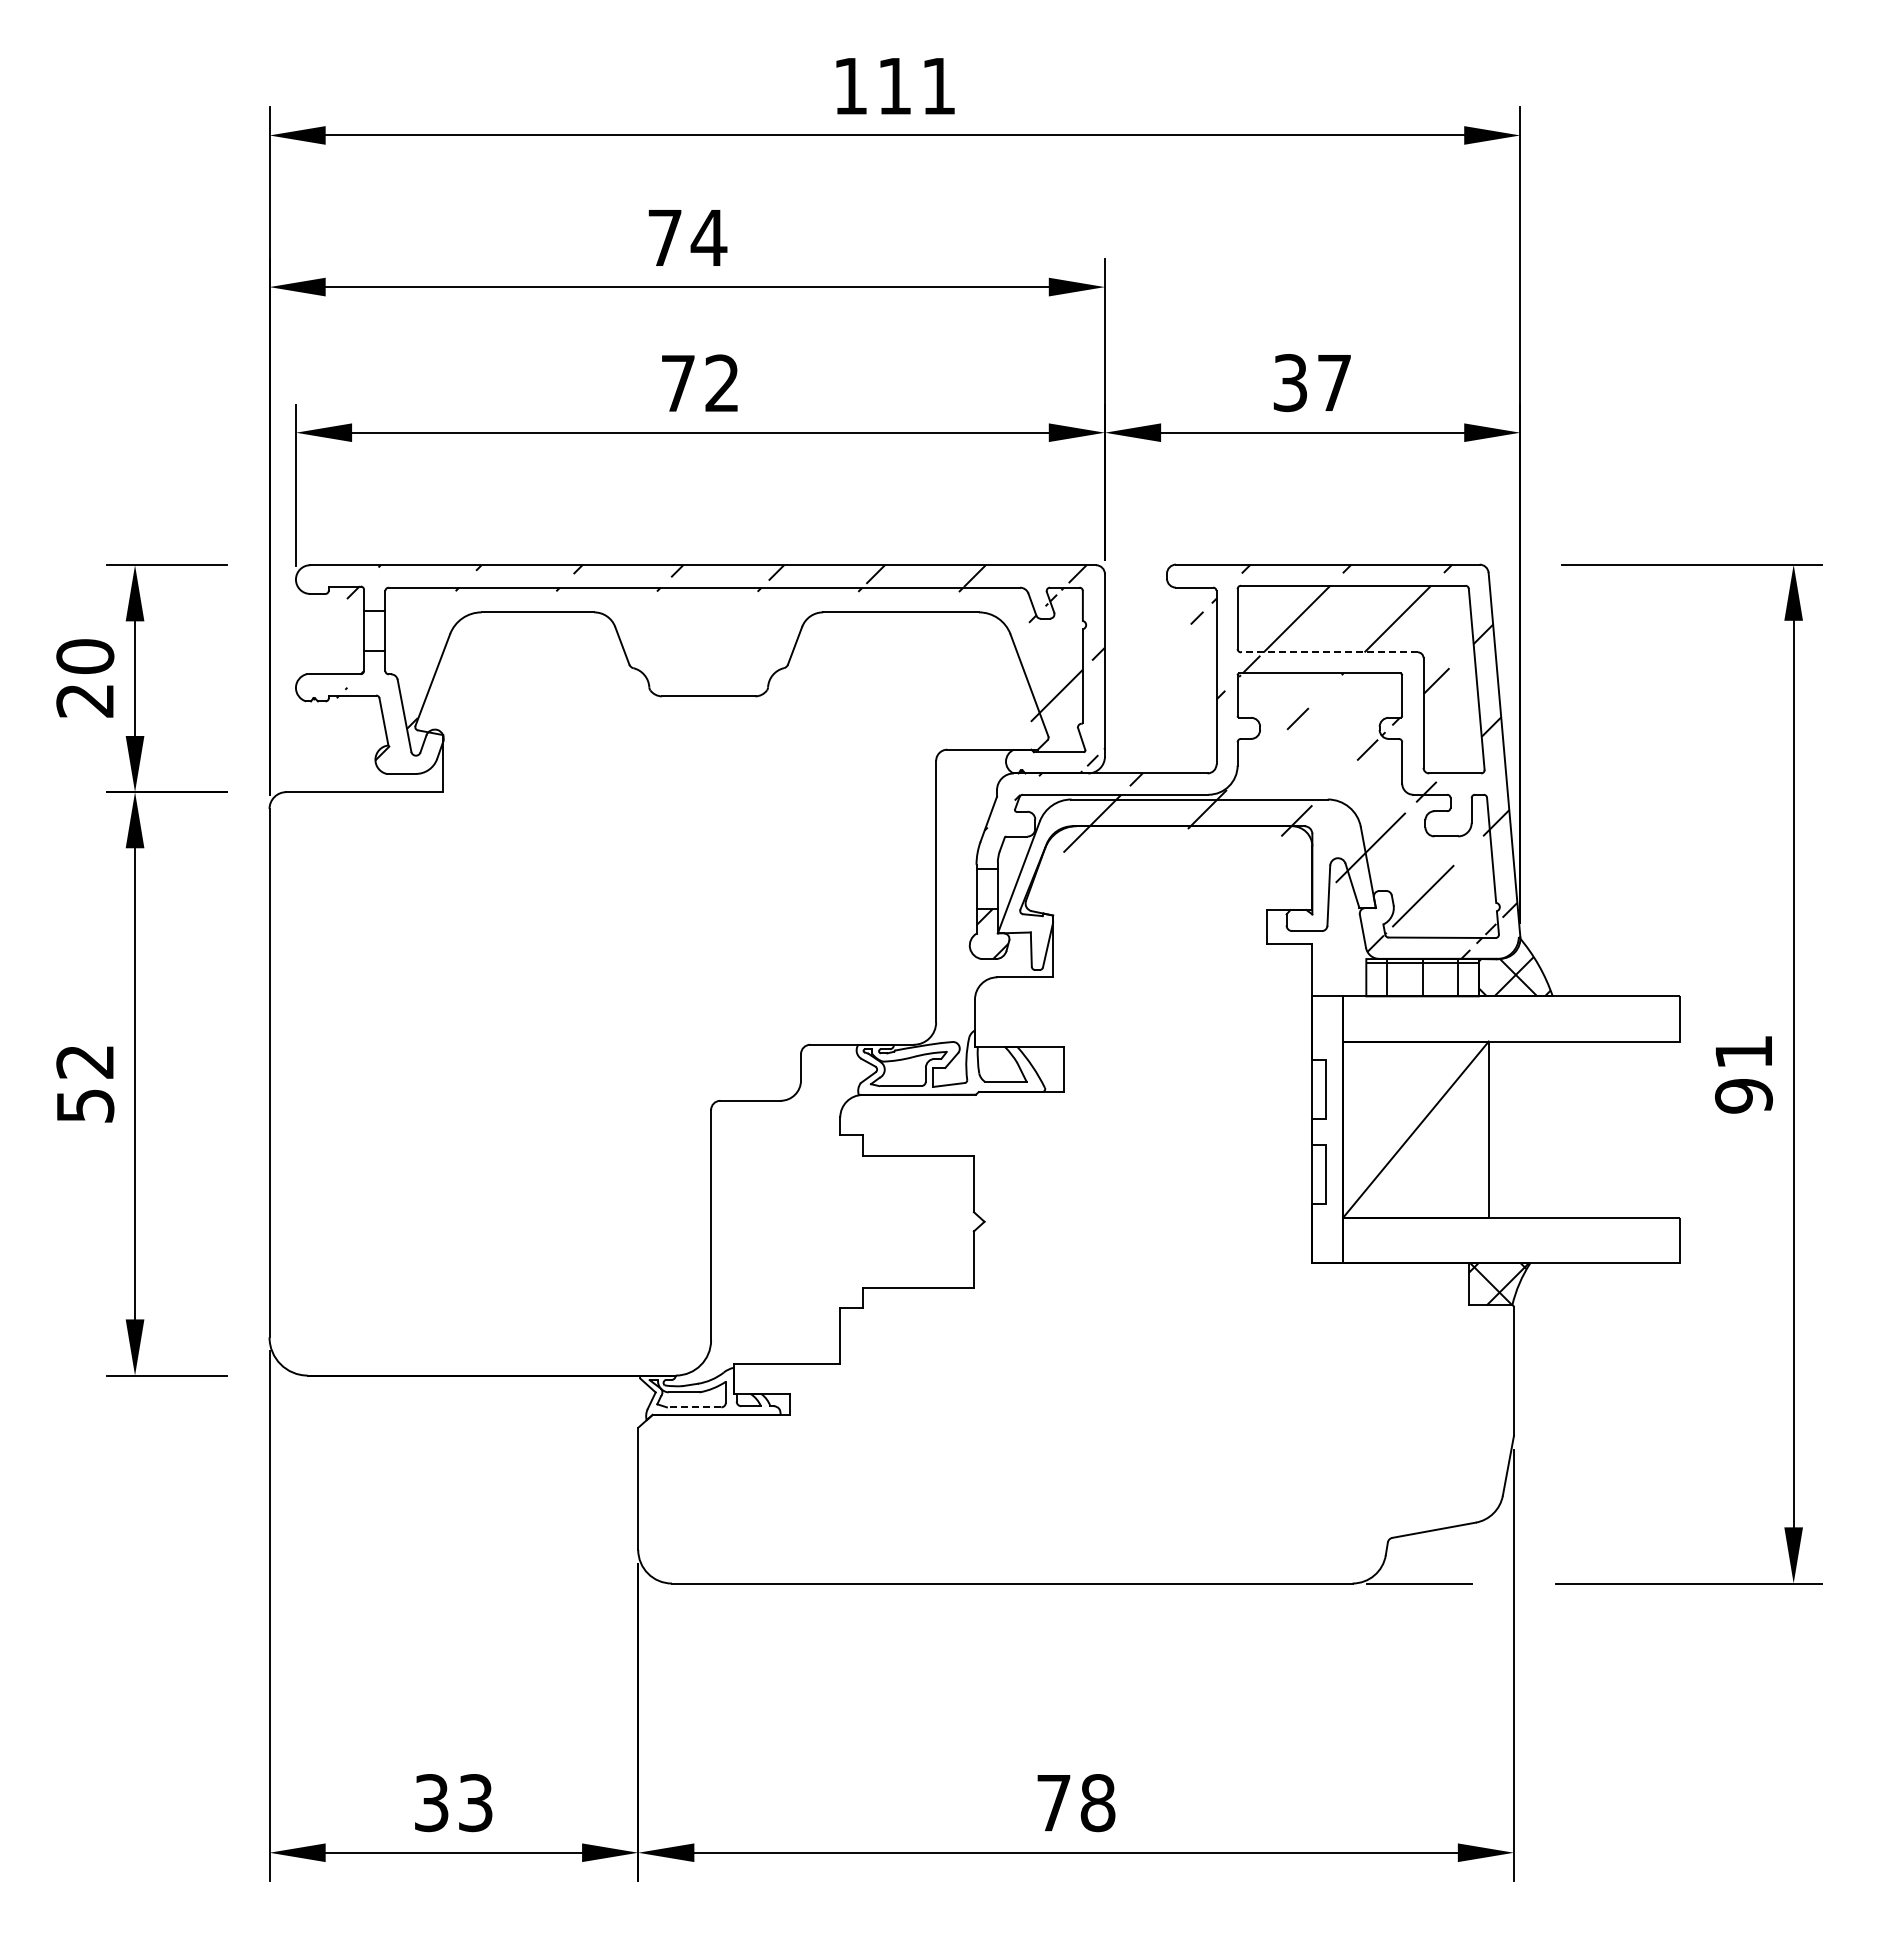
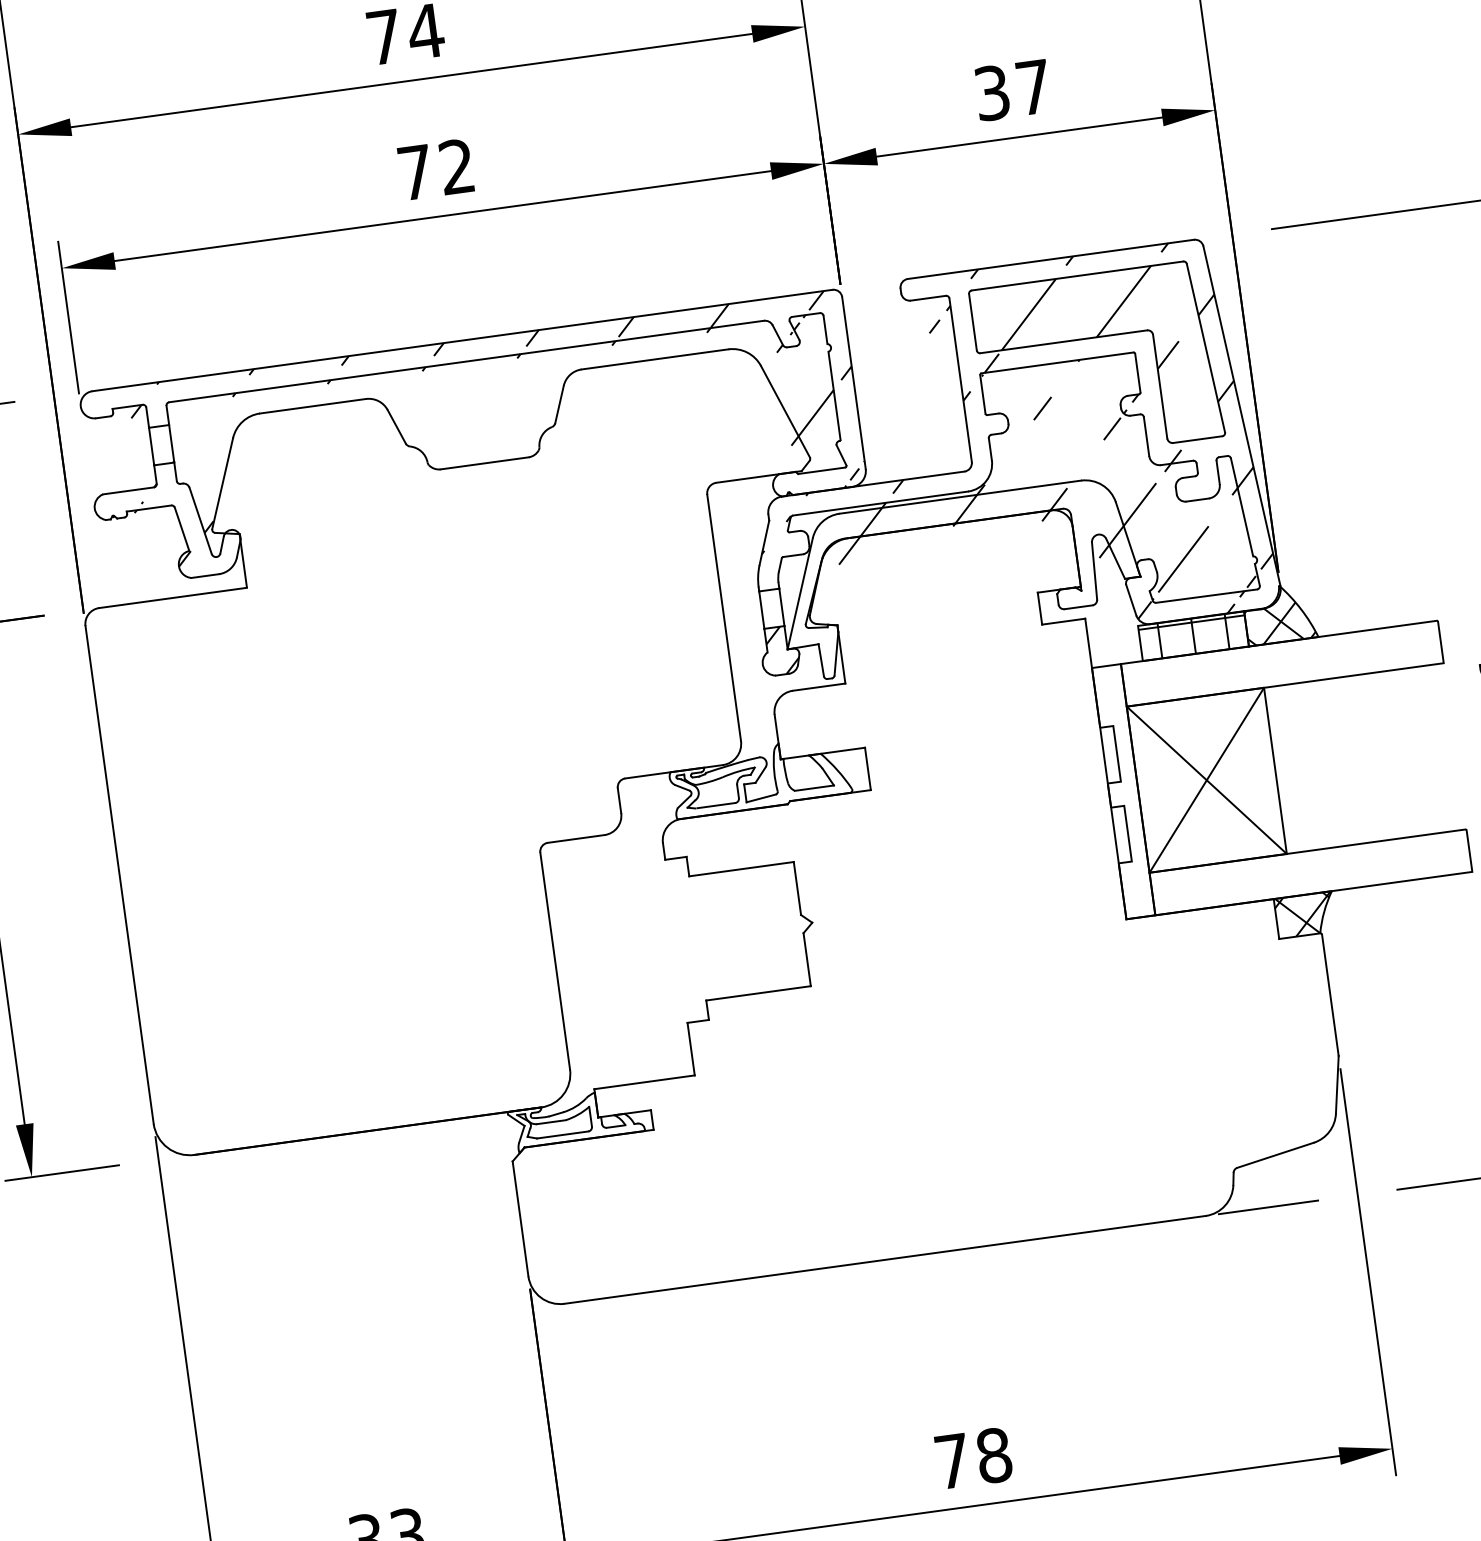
line: (1328, 652) -> (1062, 342), dashed -> solid
line: (1415, 1129) -> (1206, 780), added
line: (693, 1407) -> (562, 1135), dashed -> solid

